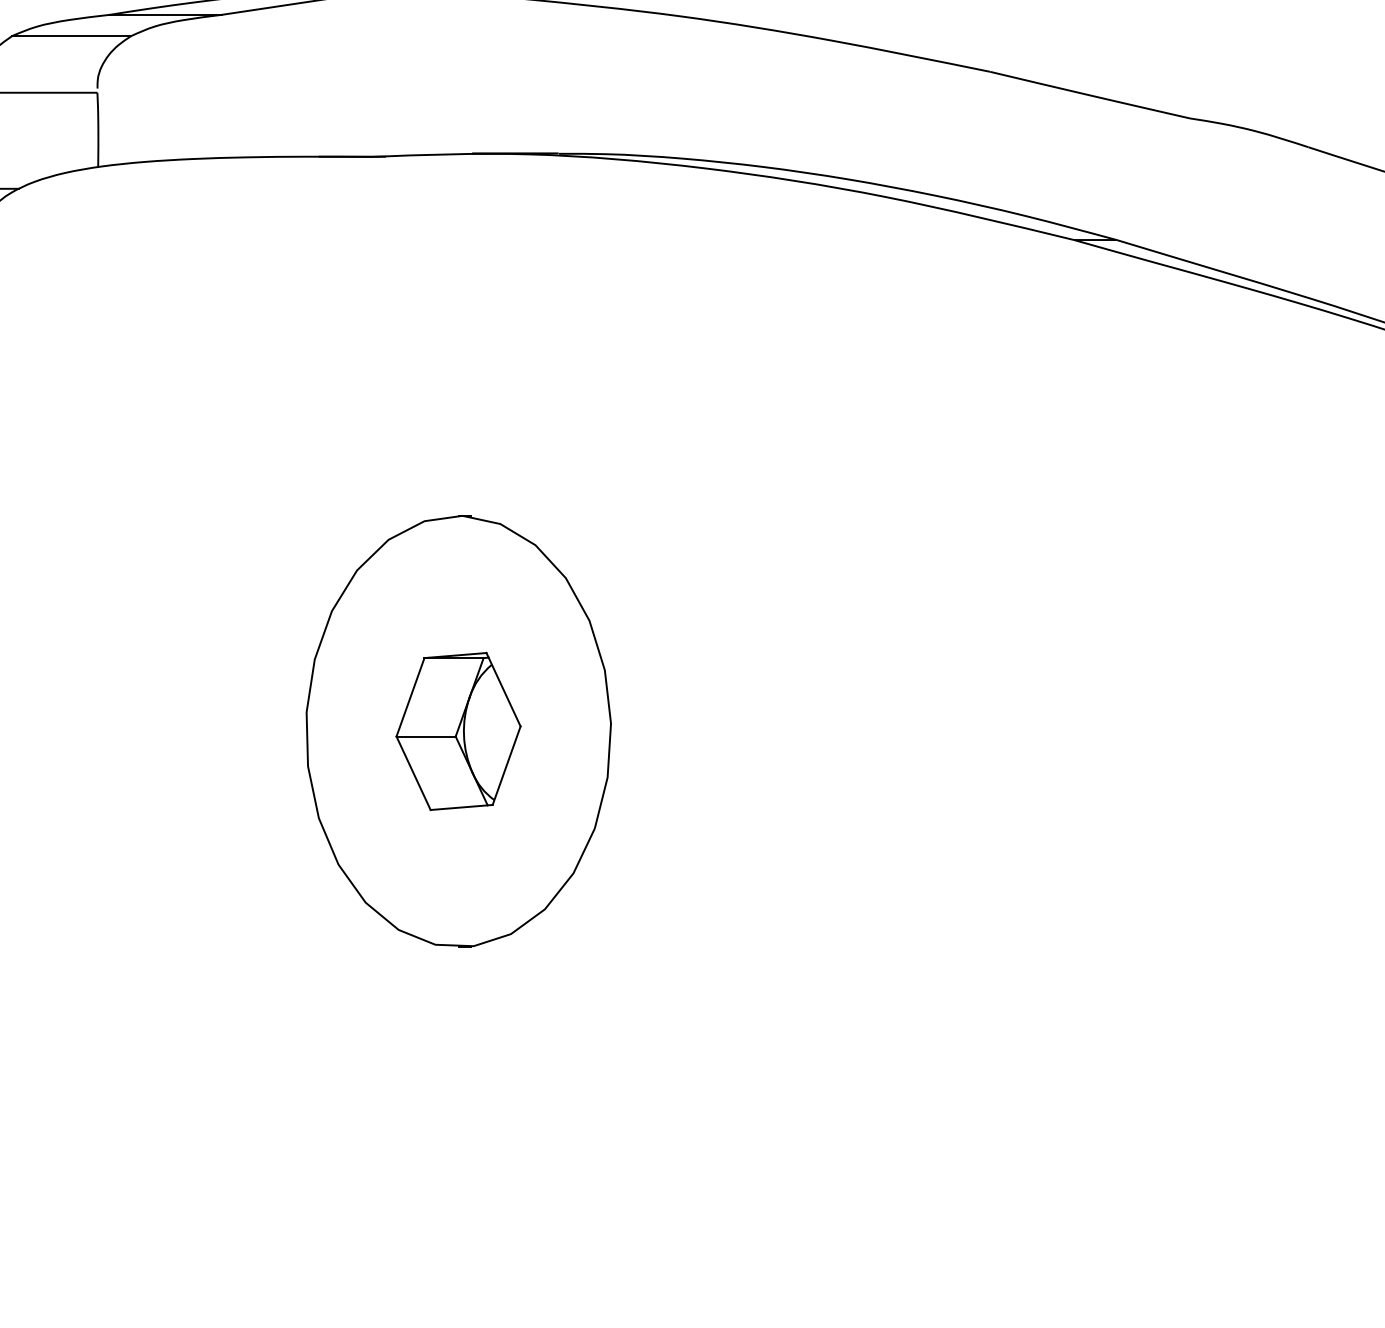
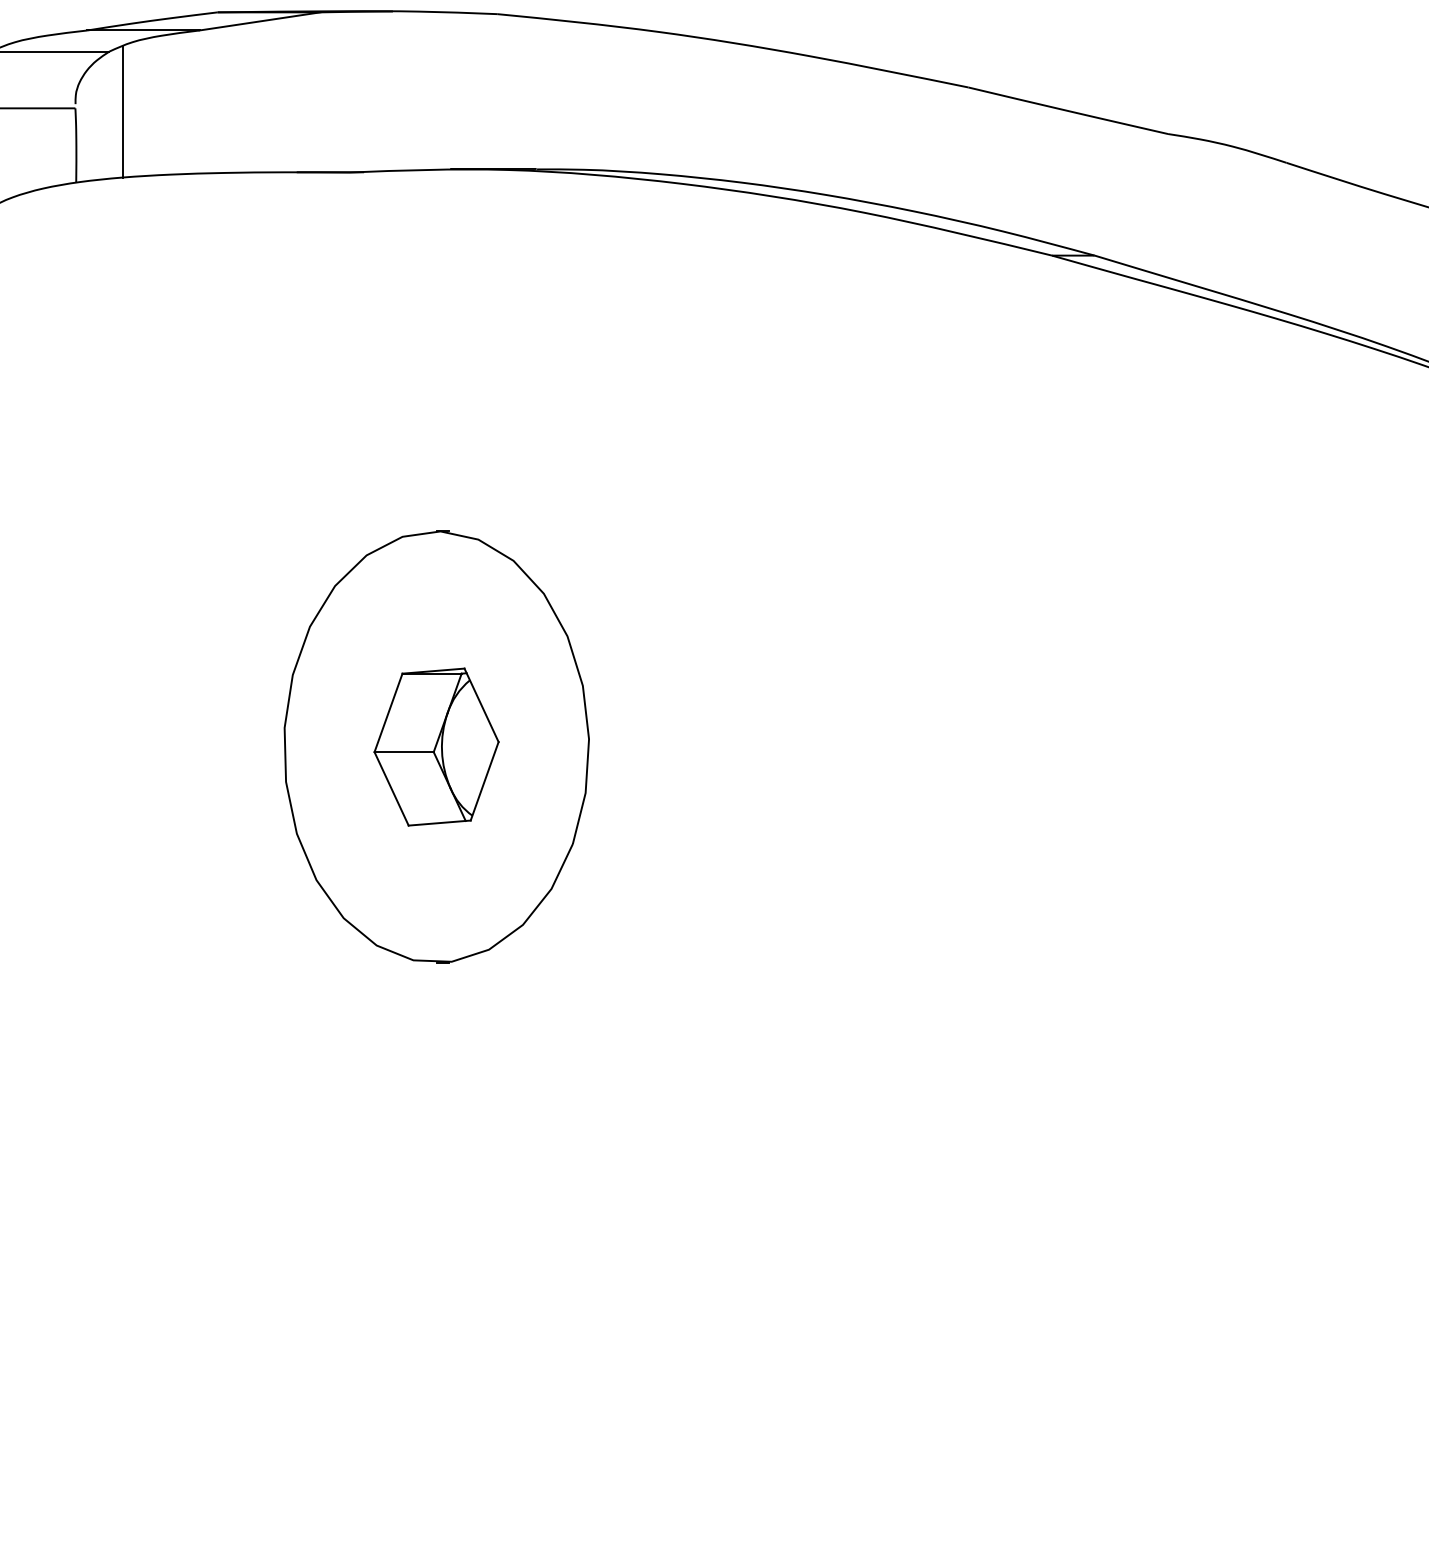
line: (144, 95) -> (122, 111), added

